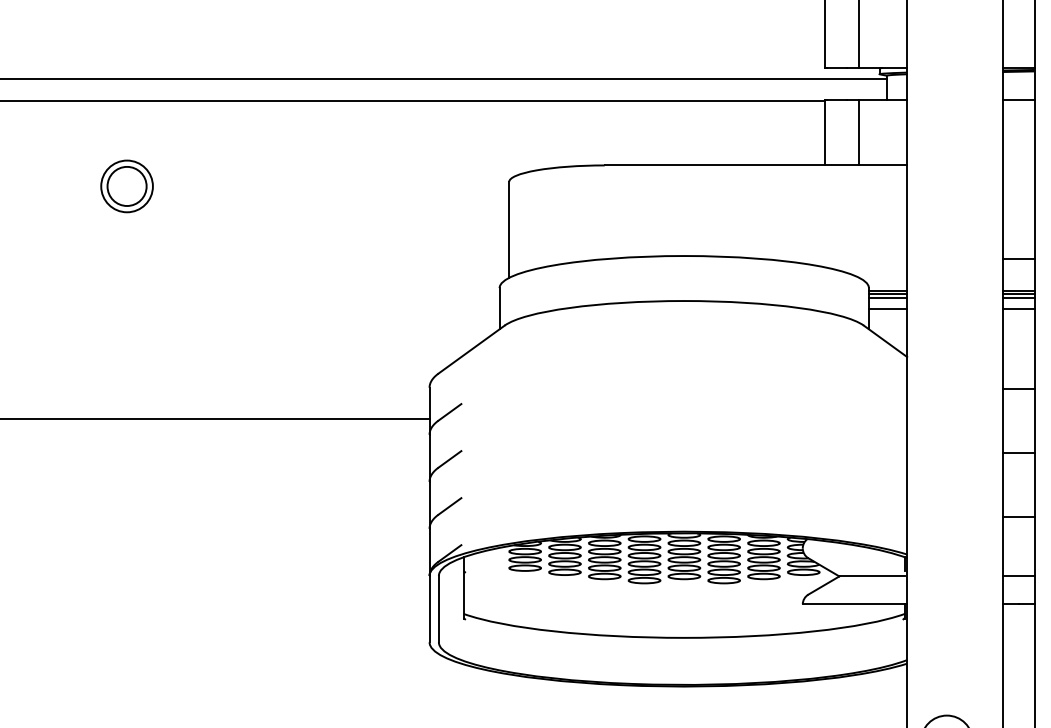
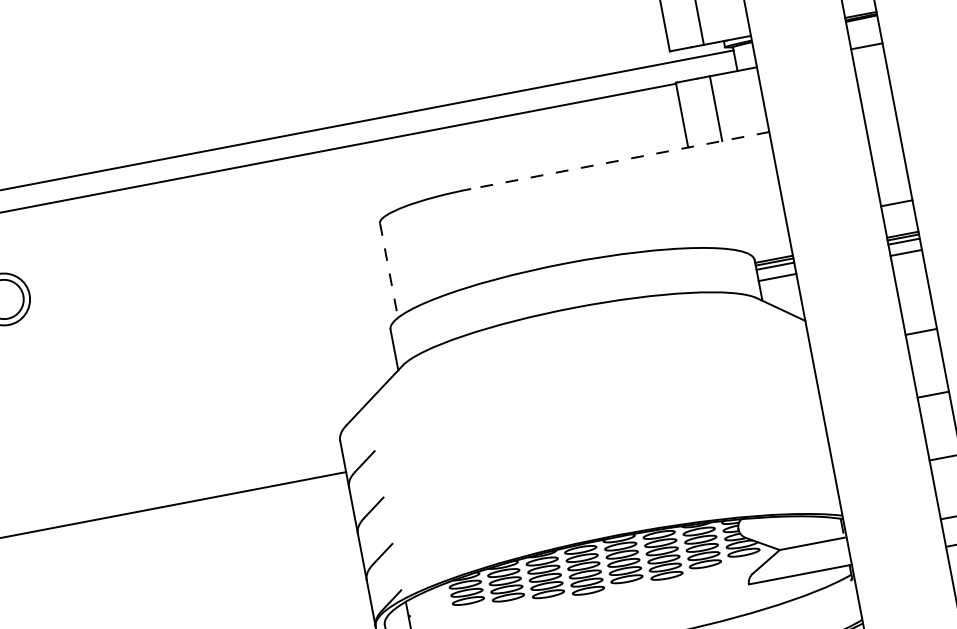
line: (755, 165) -> (619, 160), solid -> dashed
line: (509, 229) -> (389, 270), solid -> dashed

